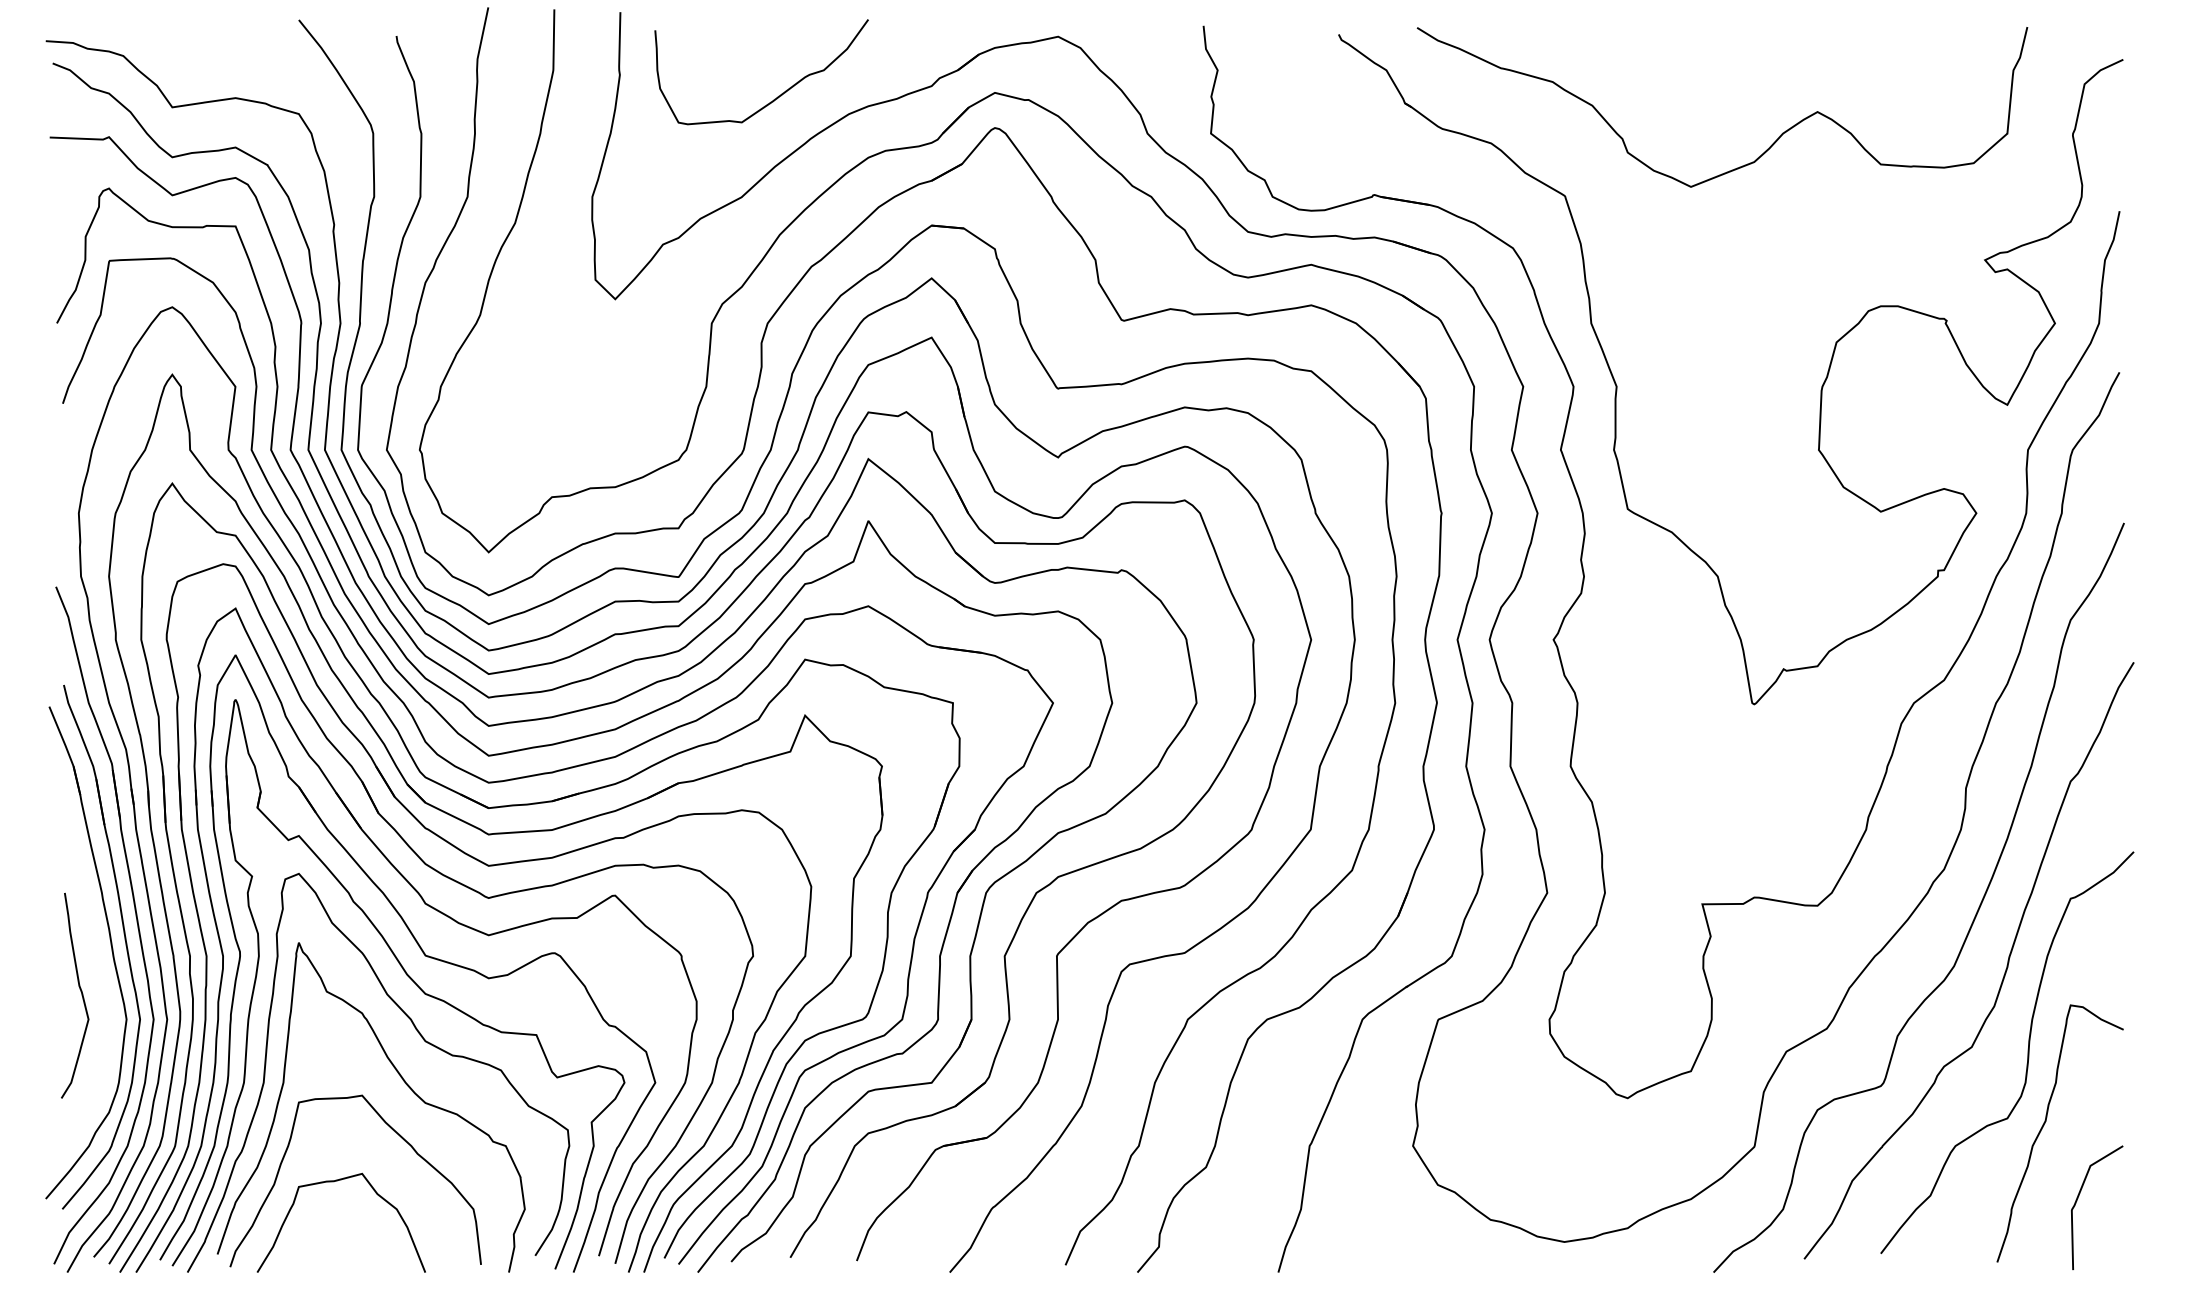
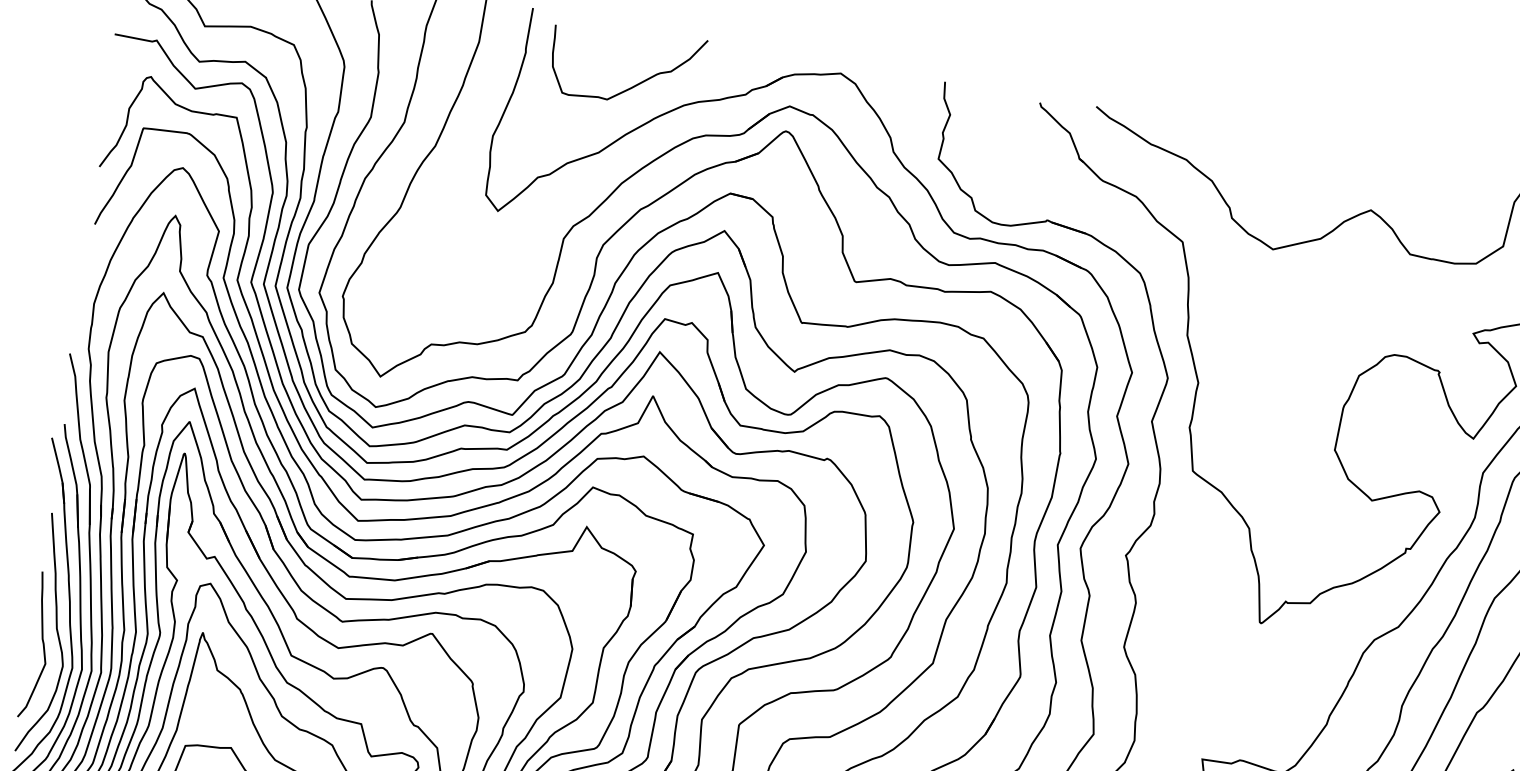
curve: (98, 976) -> (57, 634), added

